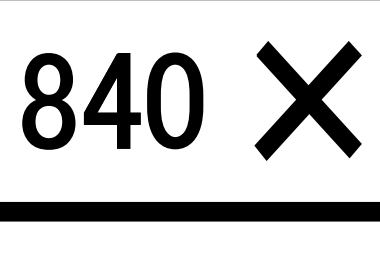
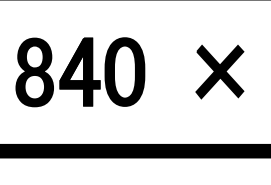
part: (307, 100) -> (219, 71), size x0.62

